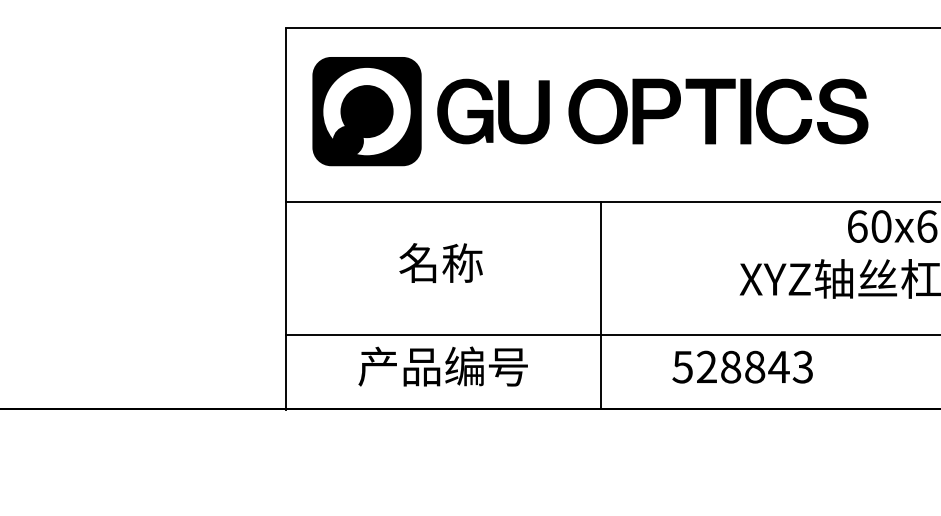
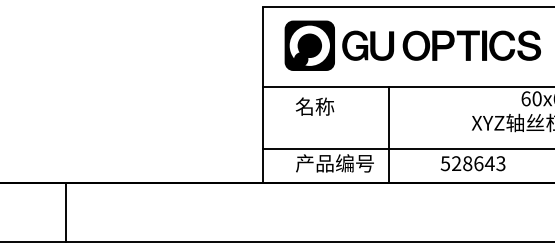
part: (589, 110) -> (412, 45), moved
text: (442, 262) -> (315, 106), moved
line: (600, 306) -> (388, 135), moved
text: (754, 366) -> (478, 163), 528843 -> 528643

